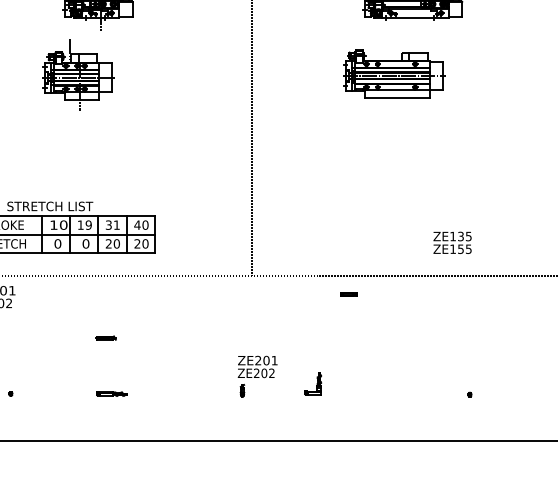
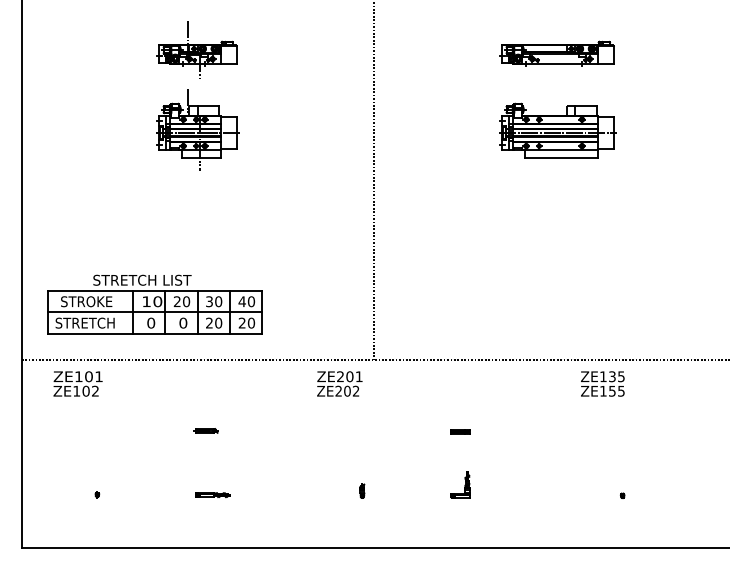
part: (393, 73) -> (557, 130), moved
part: (78, 74) -> (197, 129), moved
text: (84, 224) -> (181, 301), 19 -> 20
text: (116, 224) -> (218, 301), 31 -> 30
text: (452, 242) -> (602, 383), moved
part: (349, 294) -> (460, 431), moved
text: (257, 366) -> (339, 383), moved
part: (313, 383) -> (460, 484), moved

